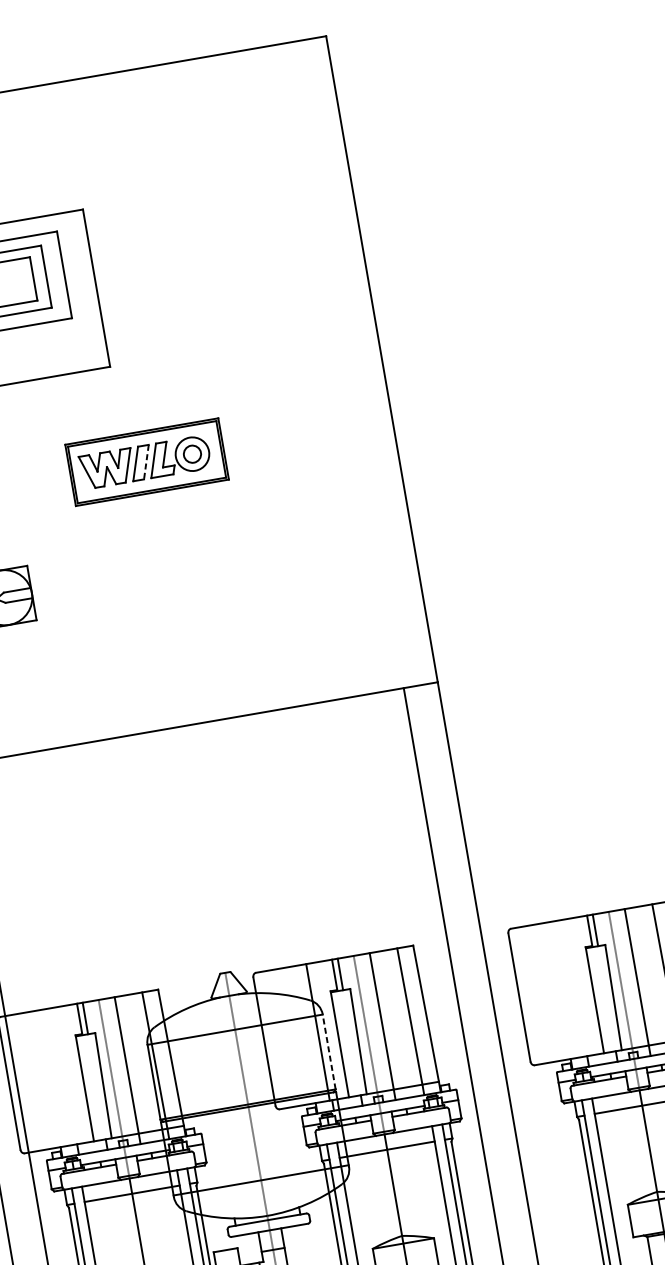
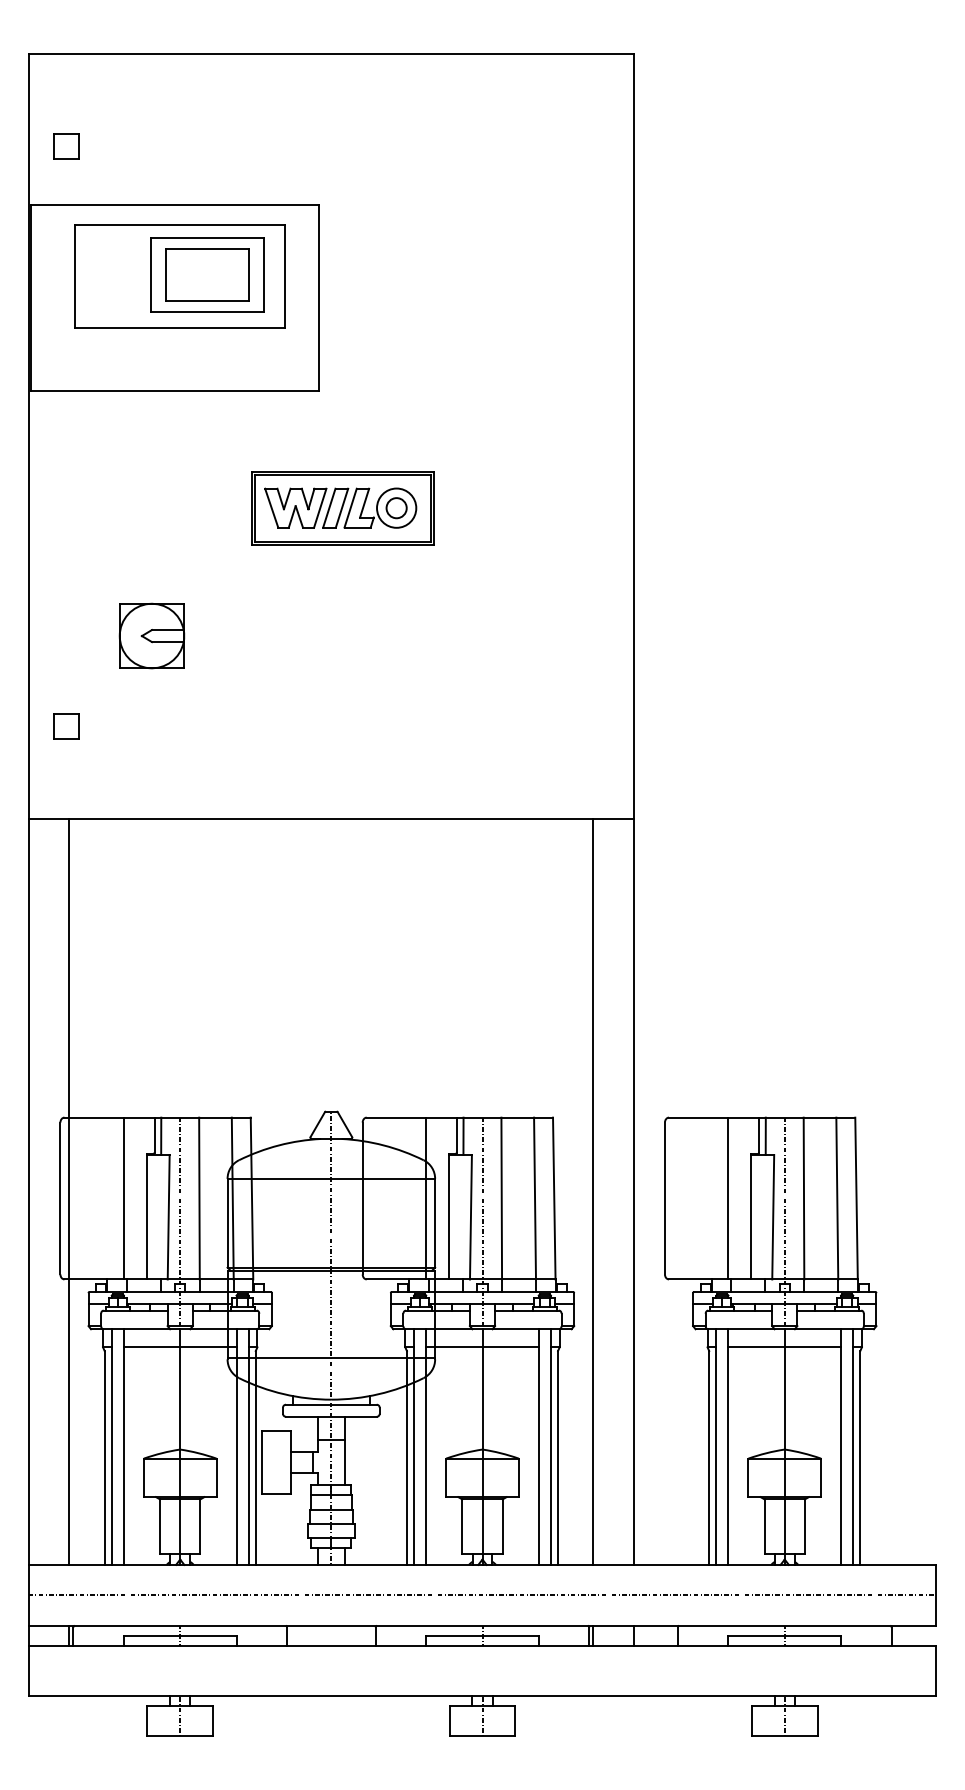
line: (146, 462) -> (341, 508), dashed -> solid
line: (573, 988) -> (728, 1198), added
line: (329, 1051) -> (435, 1222), dashed -> solid
line: (62, 1076) -> (123, 1198), added

